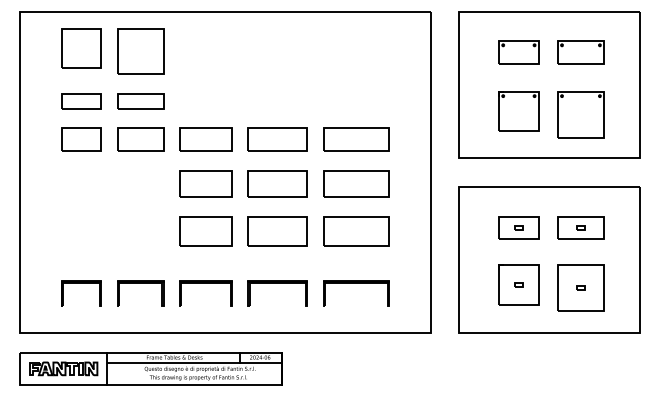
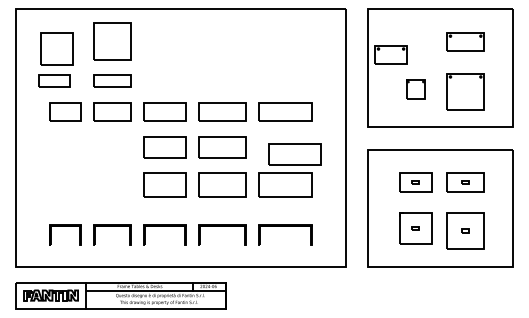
part: (81, 48) -> (56, 49), moved
part: (518, 52) -> (390, 54), moved
part: (81, 101) -> (54, 81), moved
part: (518, 111) -> (415, 89), size x0.6
part: (356, 183) -> (295, 154), moved

